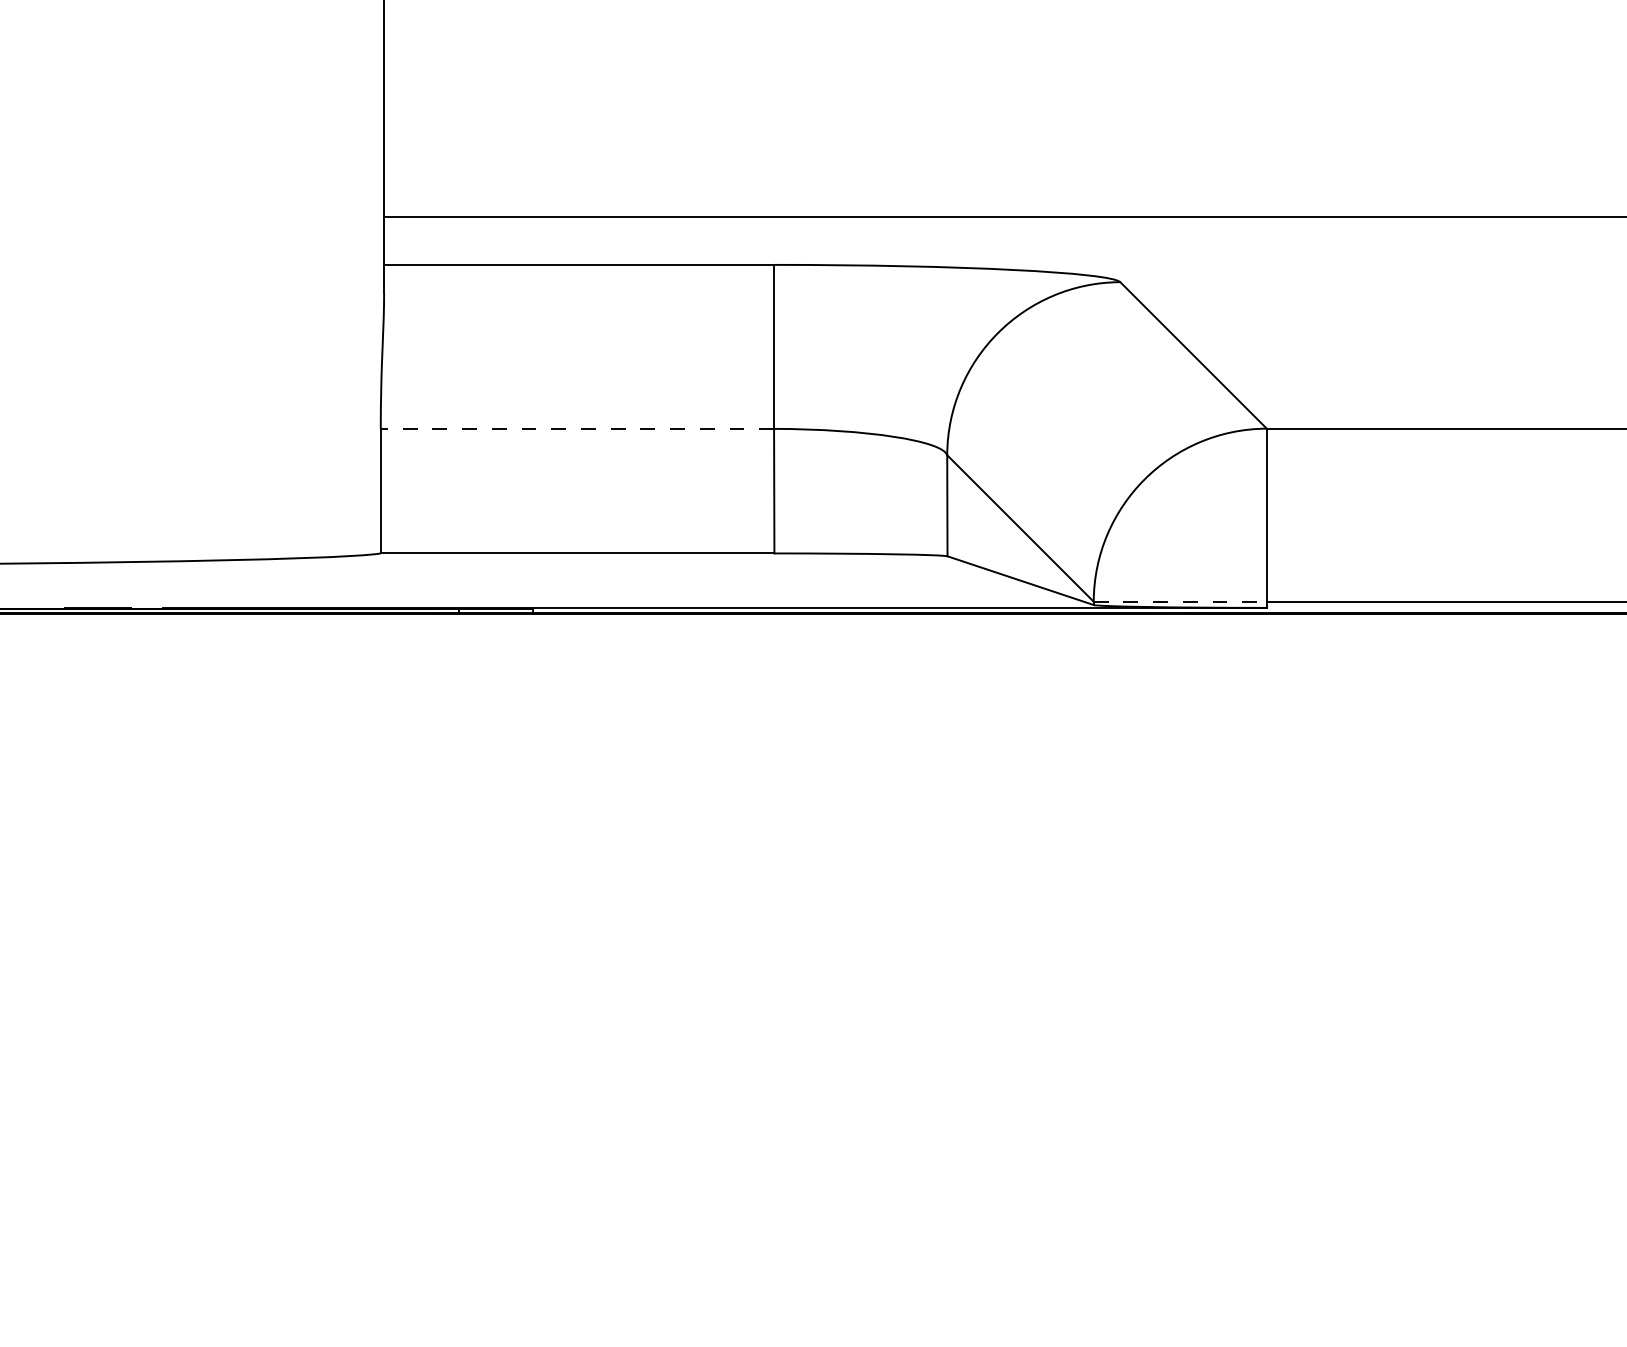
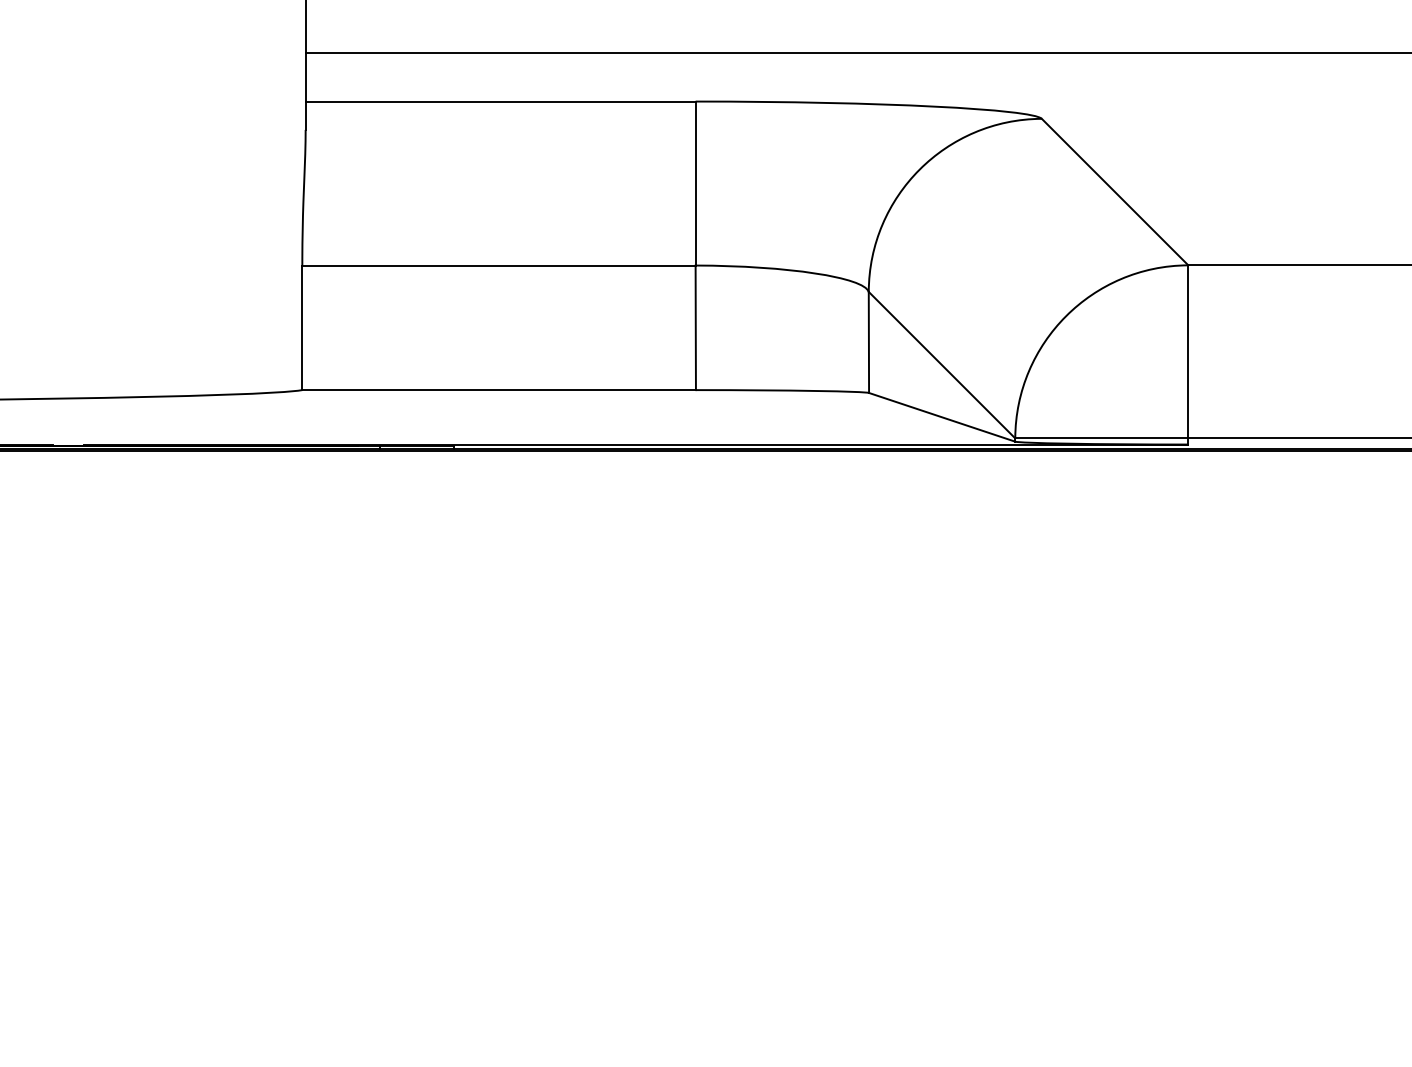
line: (577, 428) -> (499, 265), dashed -> solid
line: (1180, 601) -> (1102, 438), dashed -> solid

